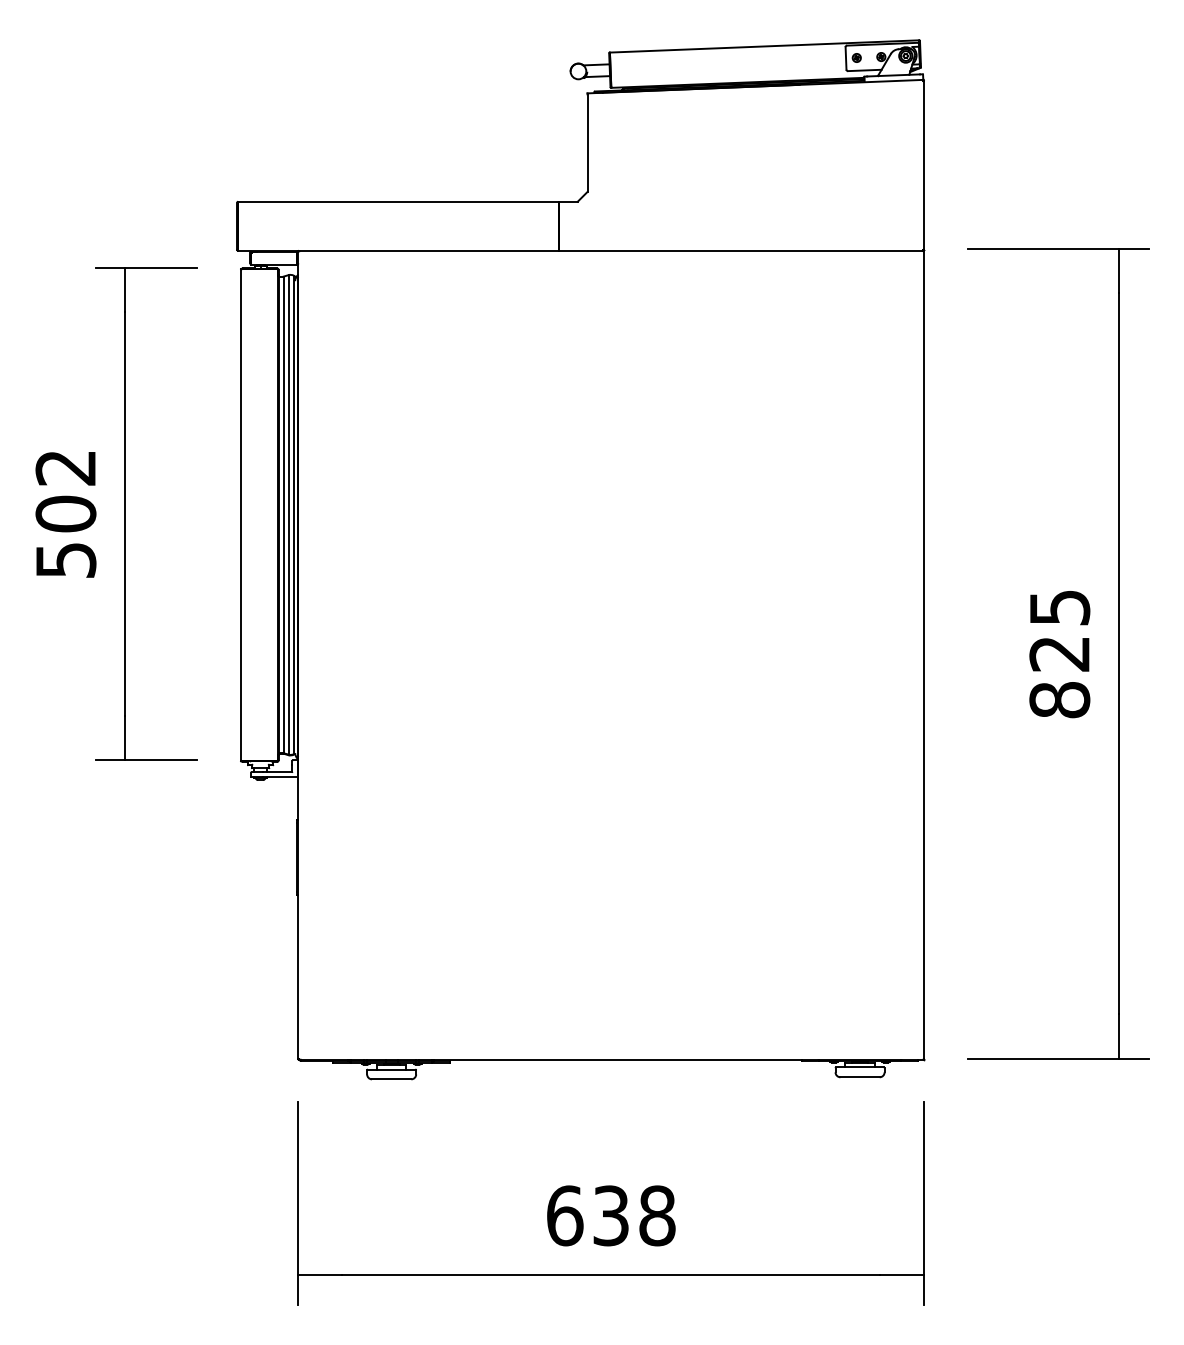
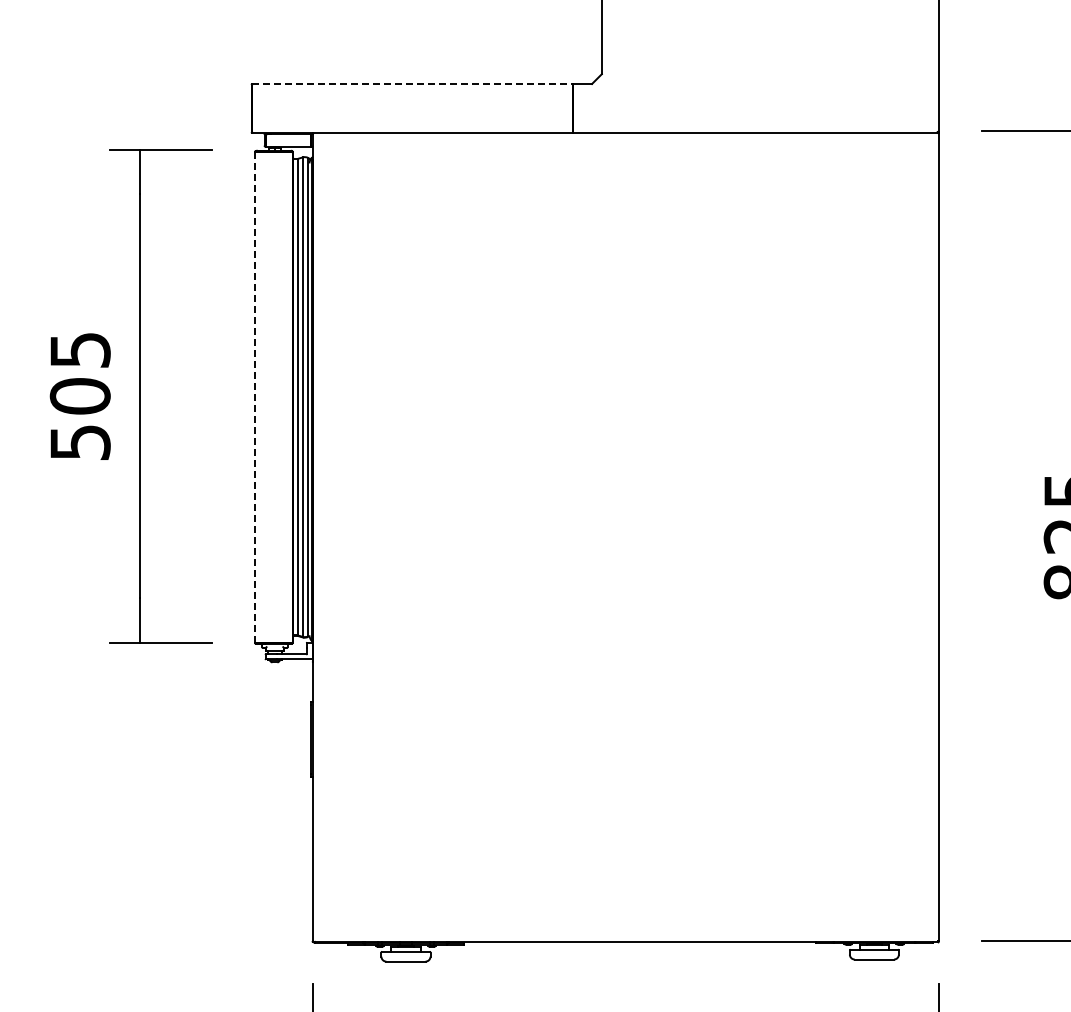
line: (398, 201) -> (412, 83), solid -> dashed
text: (65, 468) -> (79, 350), 502 -> 505
line: (240, 515) -> (254, 397), solid -> dashed

